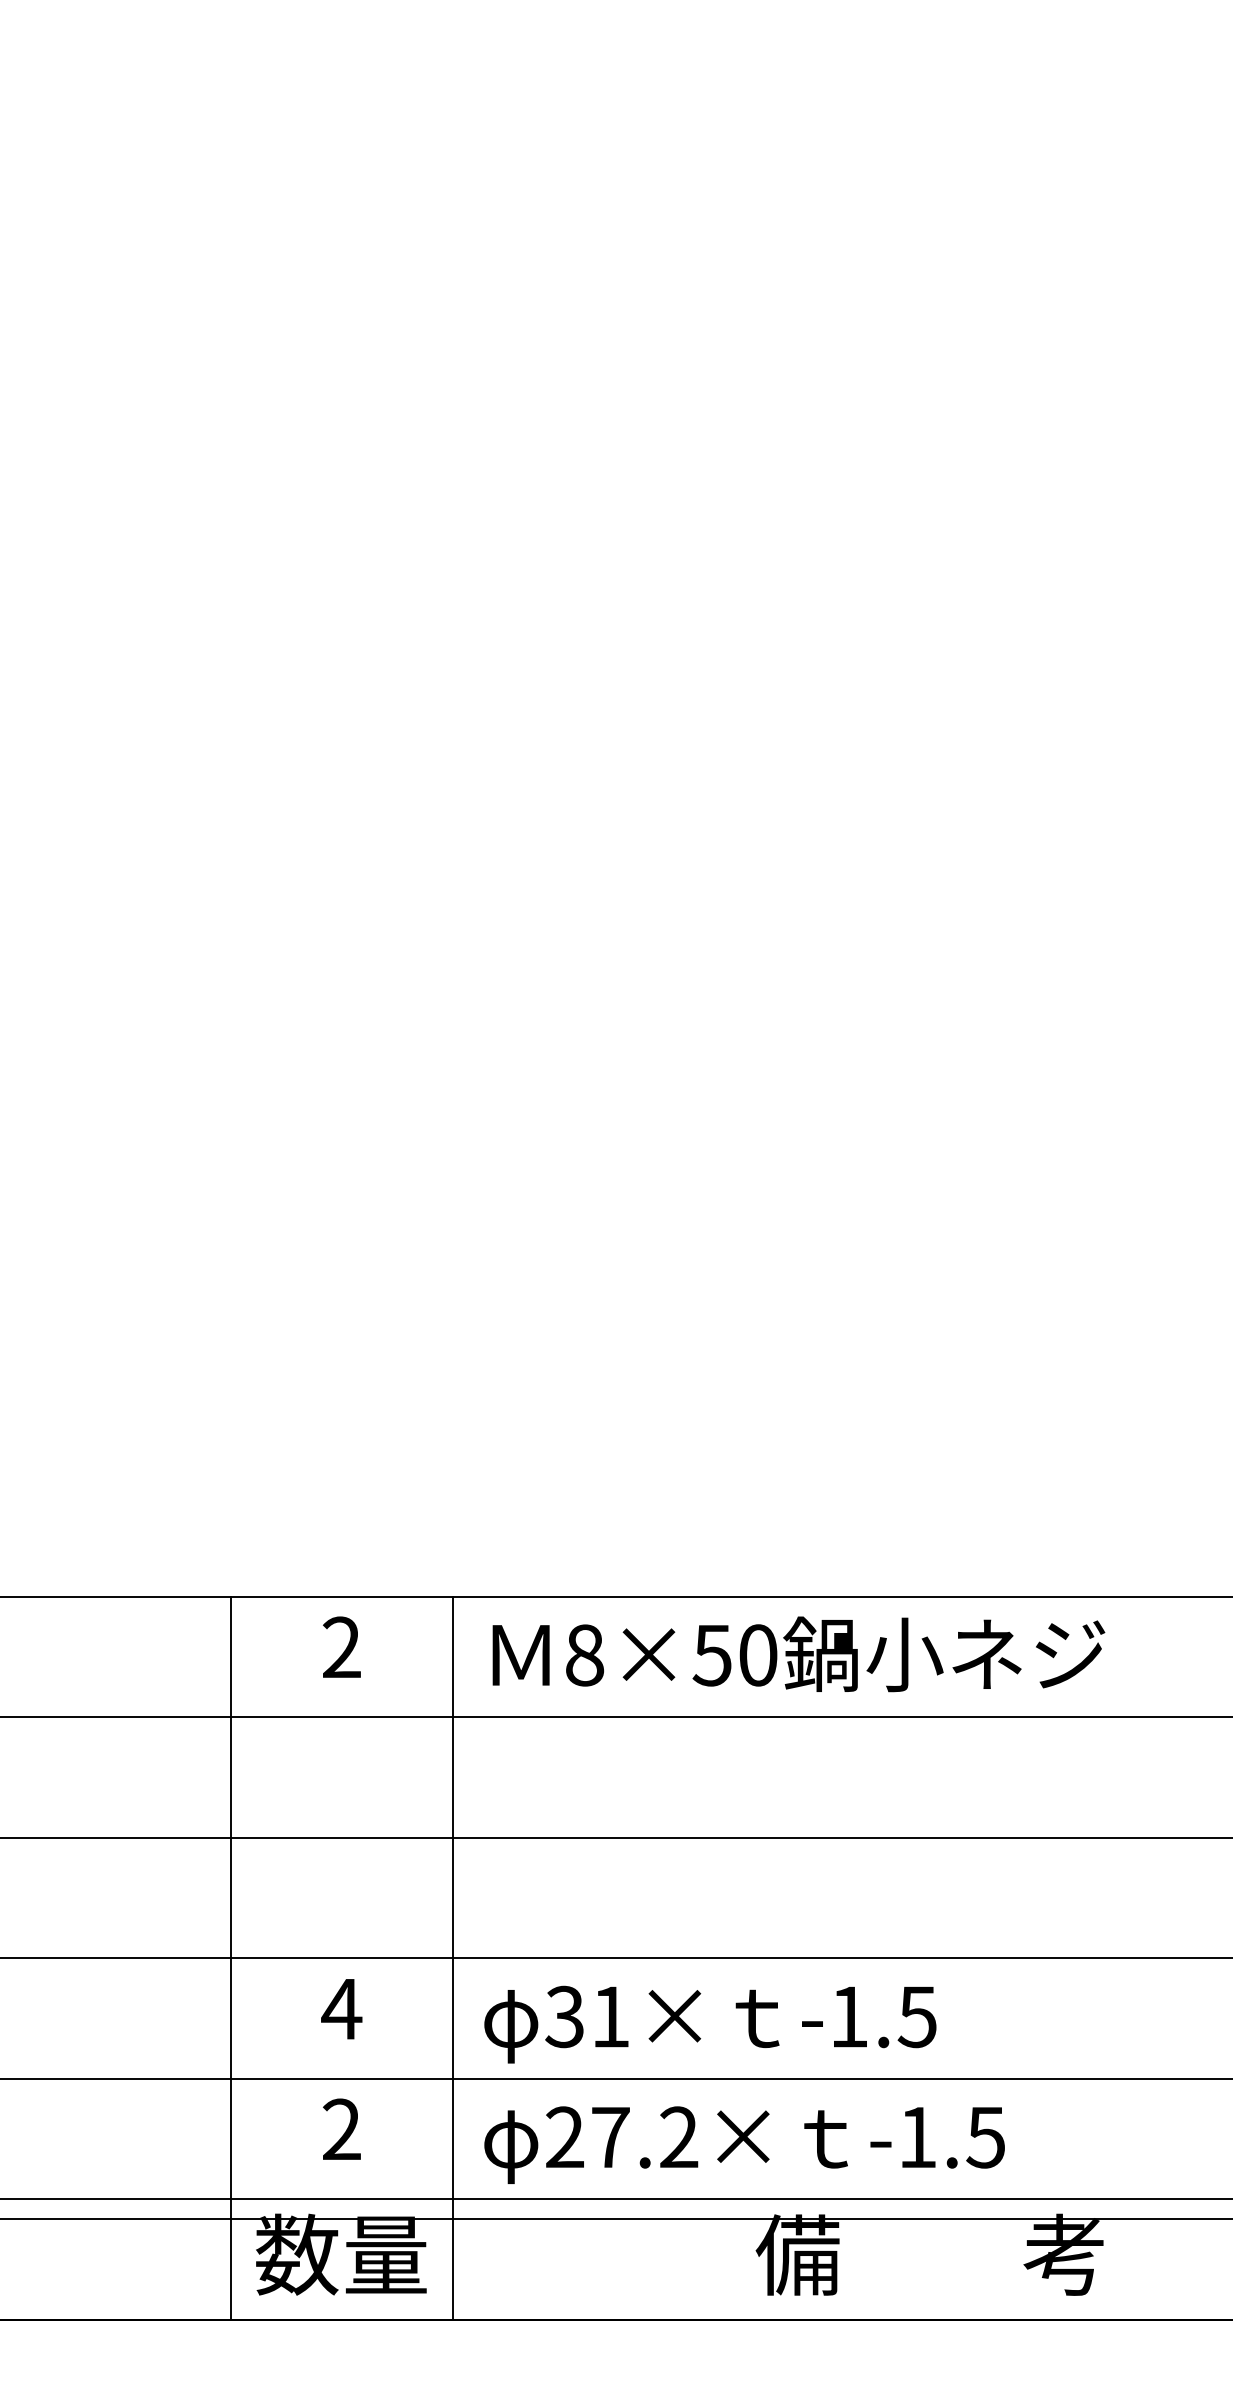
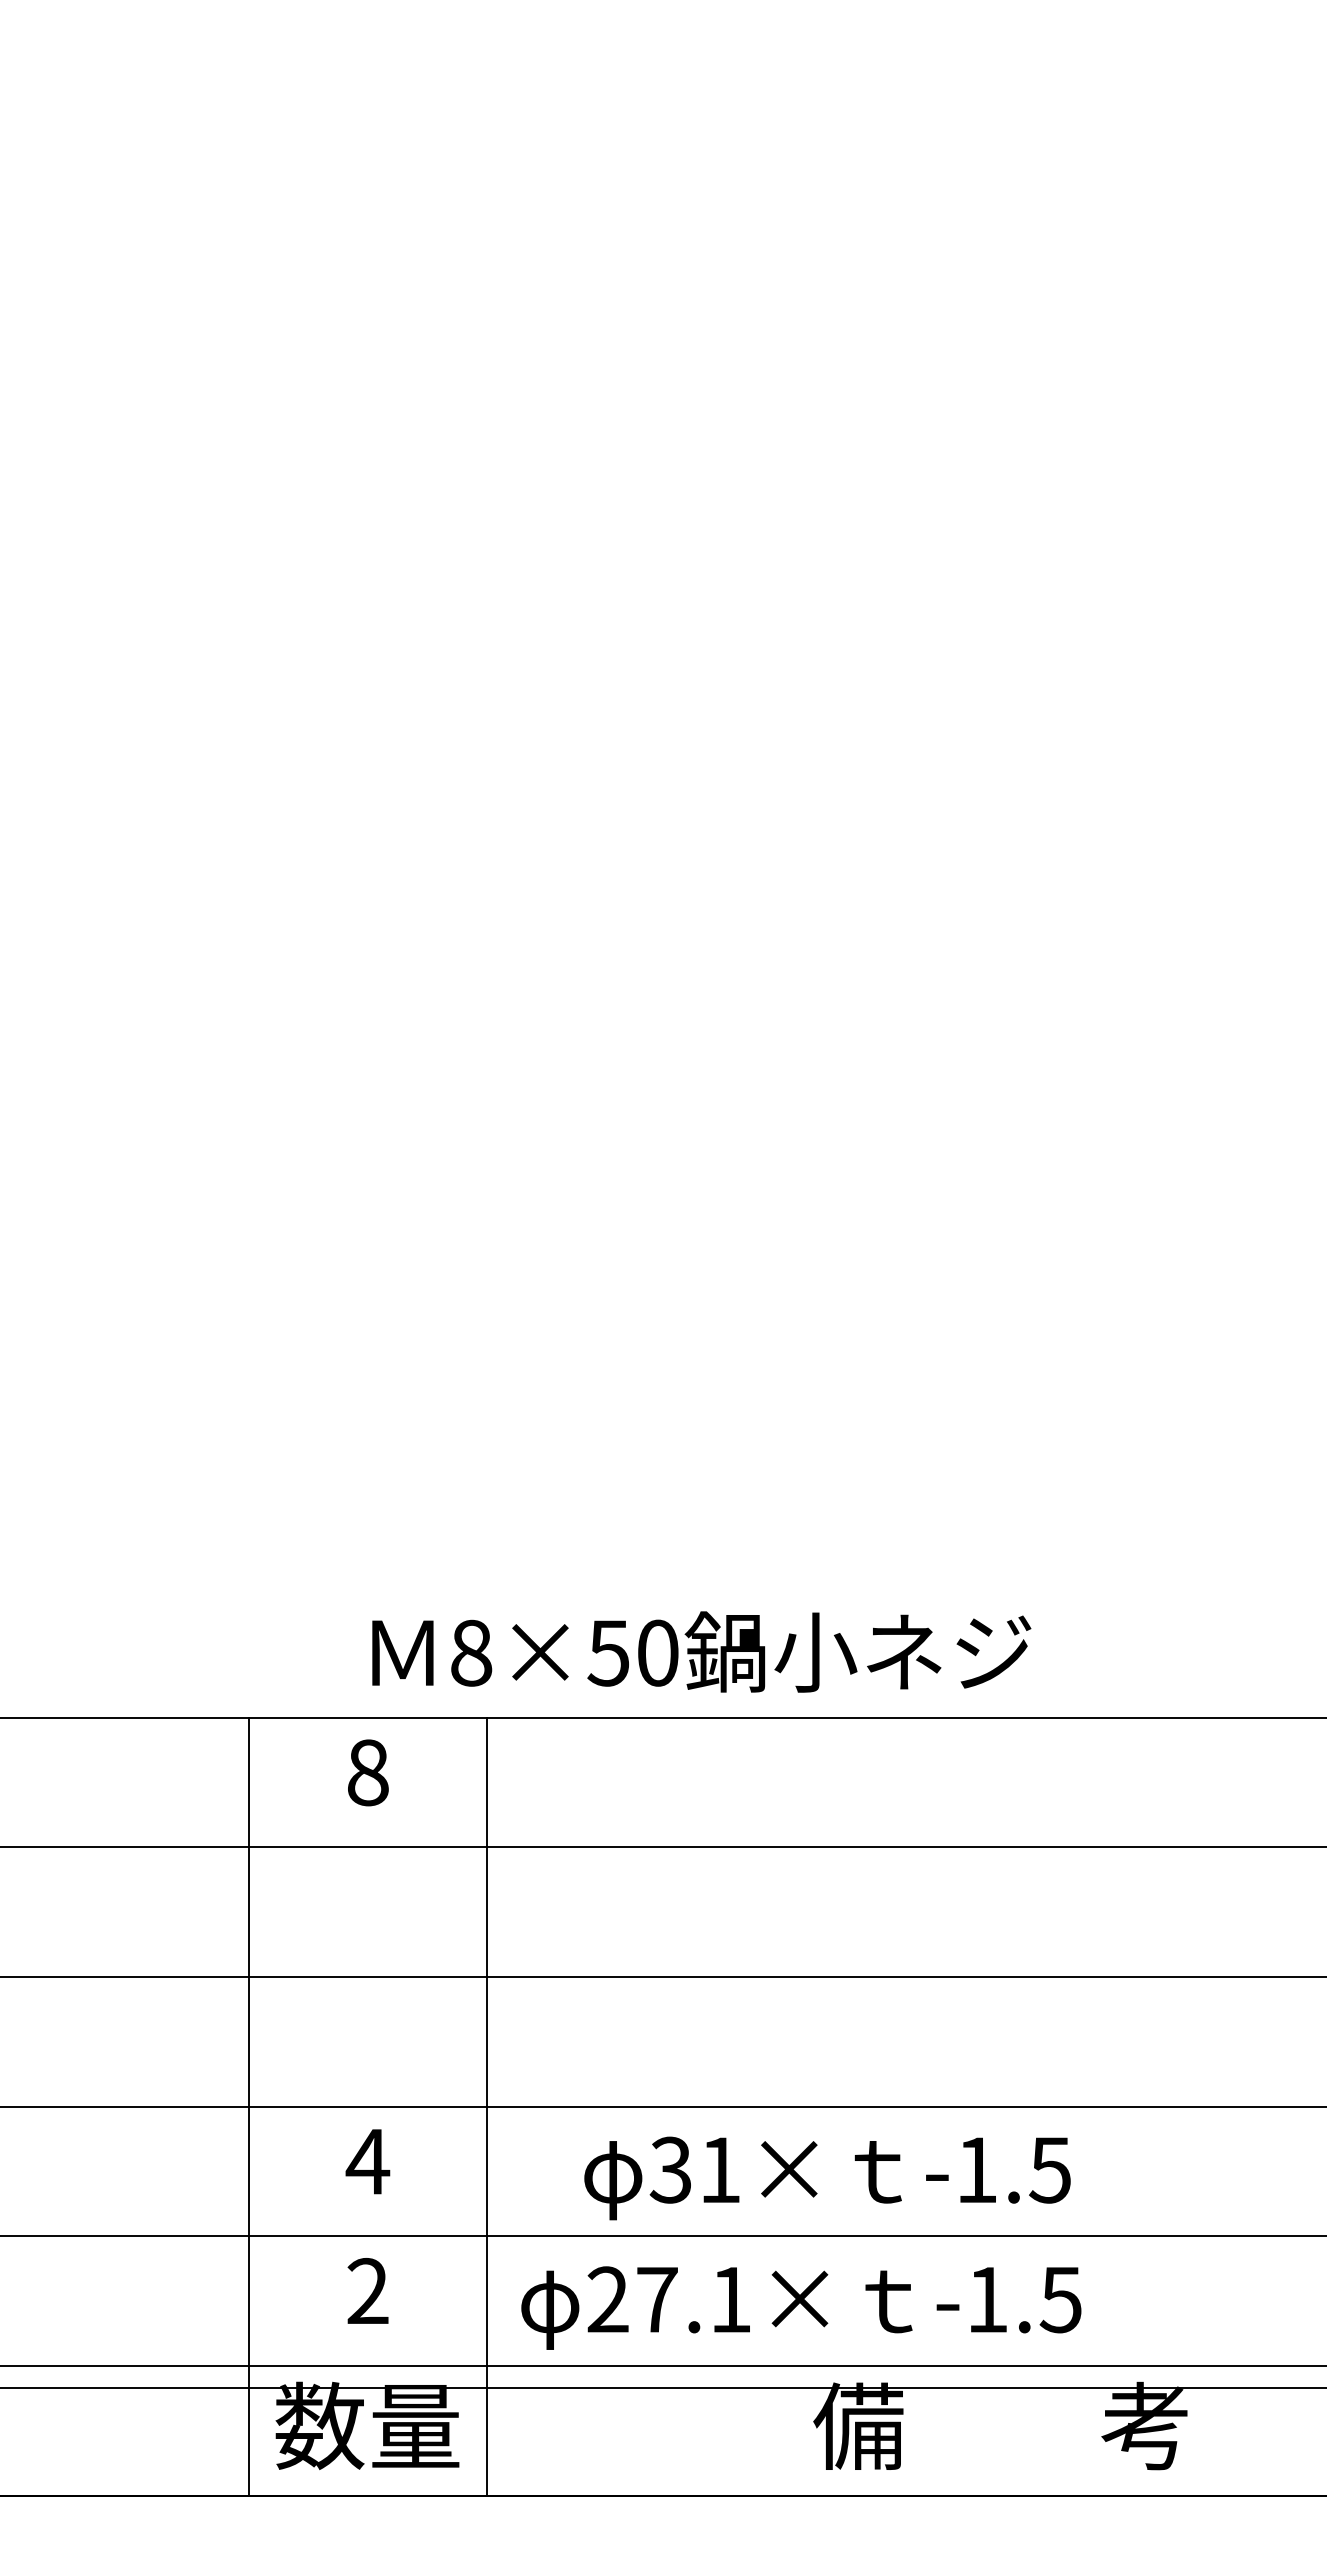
text: (341, 1647) -> (367, 1772), 2 -> 8
text: (798, 1653) -> (701, 1651), moved
text: (710, 2024) -> (827, 2178), moved
text: (678, 2137) -> (730, 2299), 27.2× -> 27.1×

